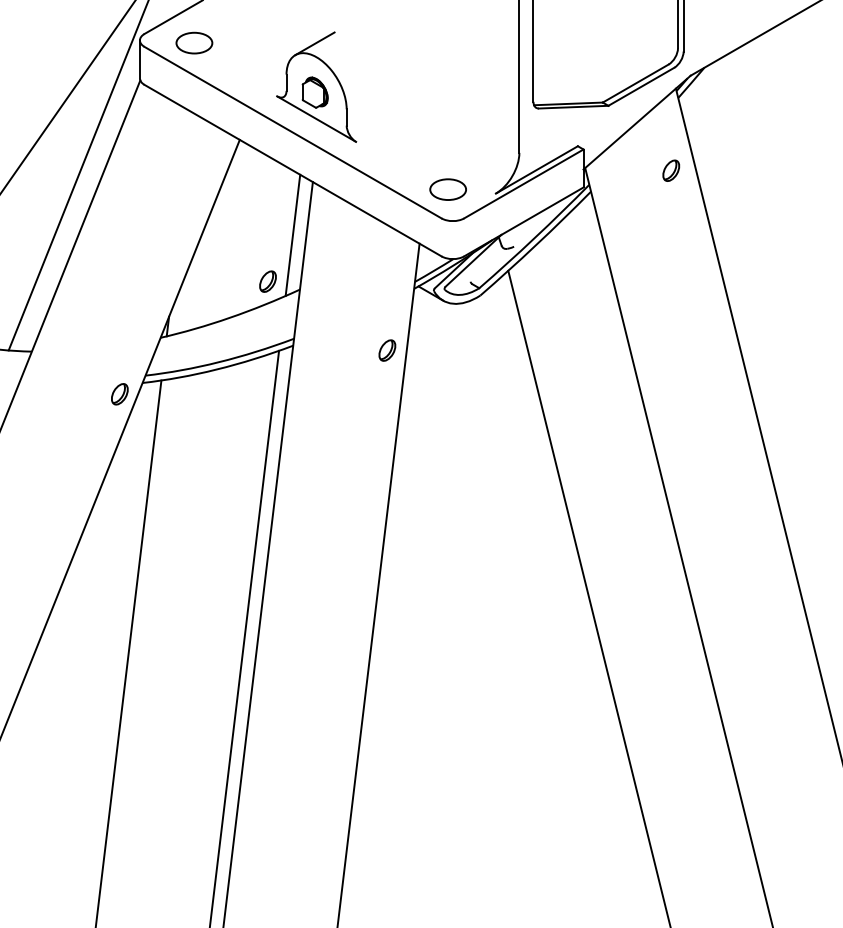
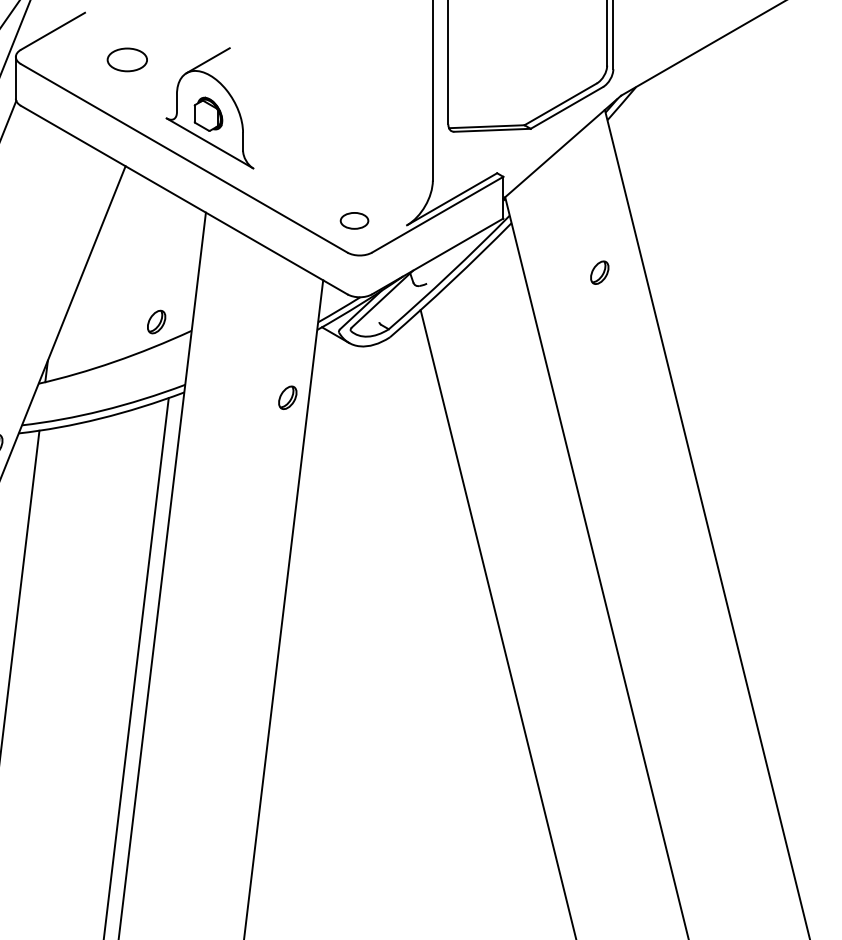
part: (194, 42) -> (127, 59), moved
part: (671, 170) -> (600, 272), moved
part: (447, 189) -> (353, 220), size x0.7
line: (292, 235) -> (183, 271), removed

